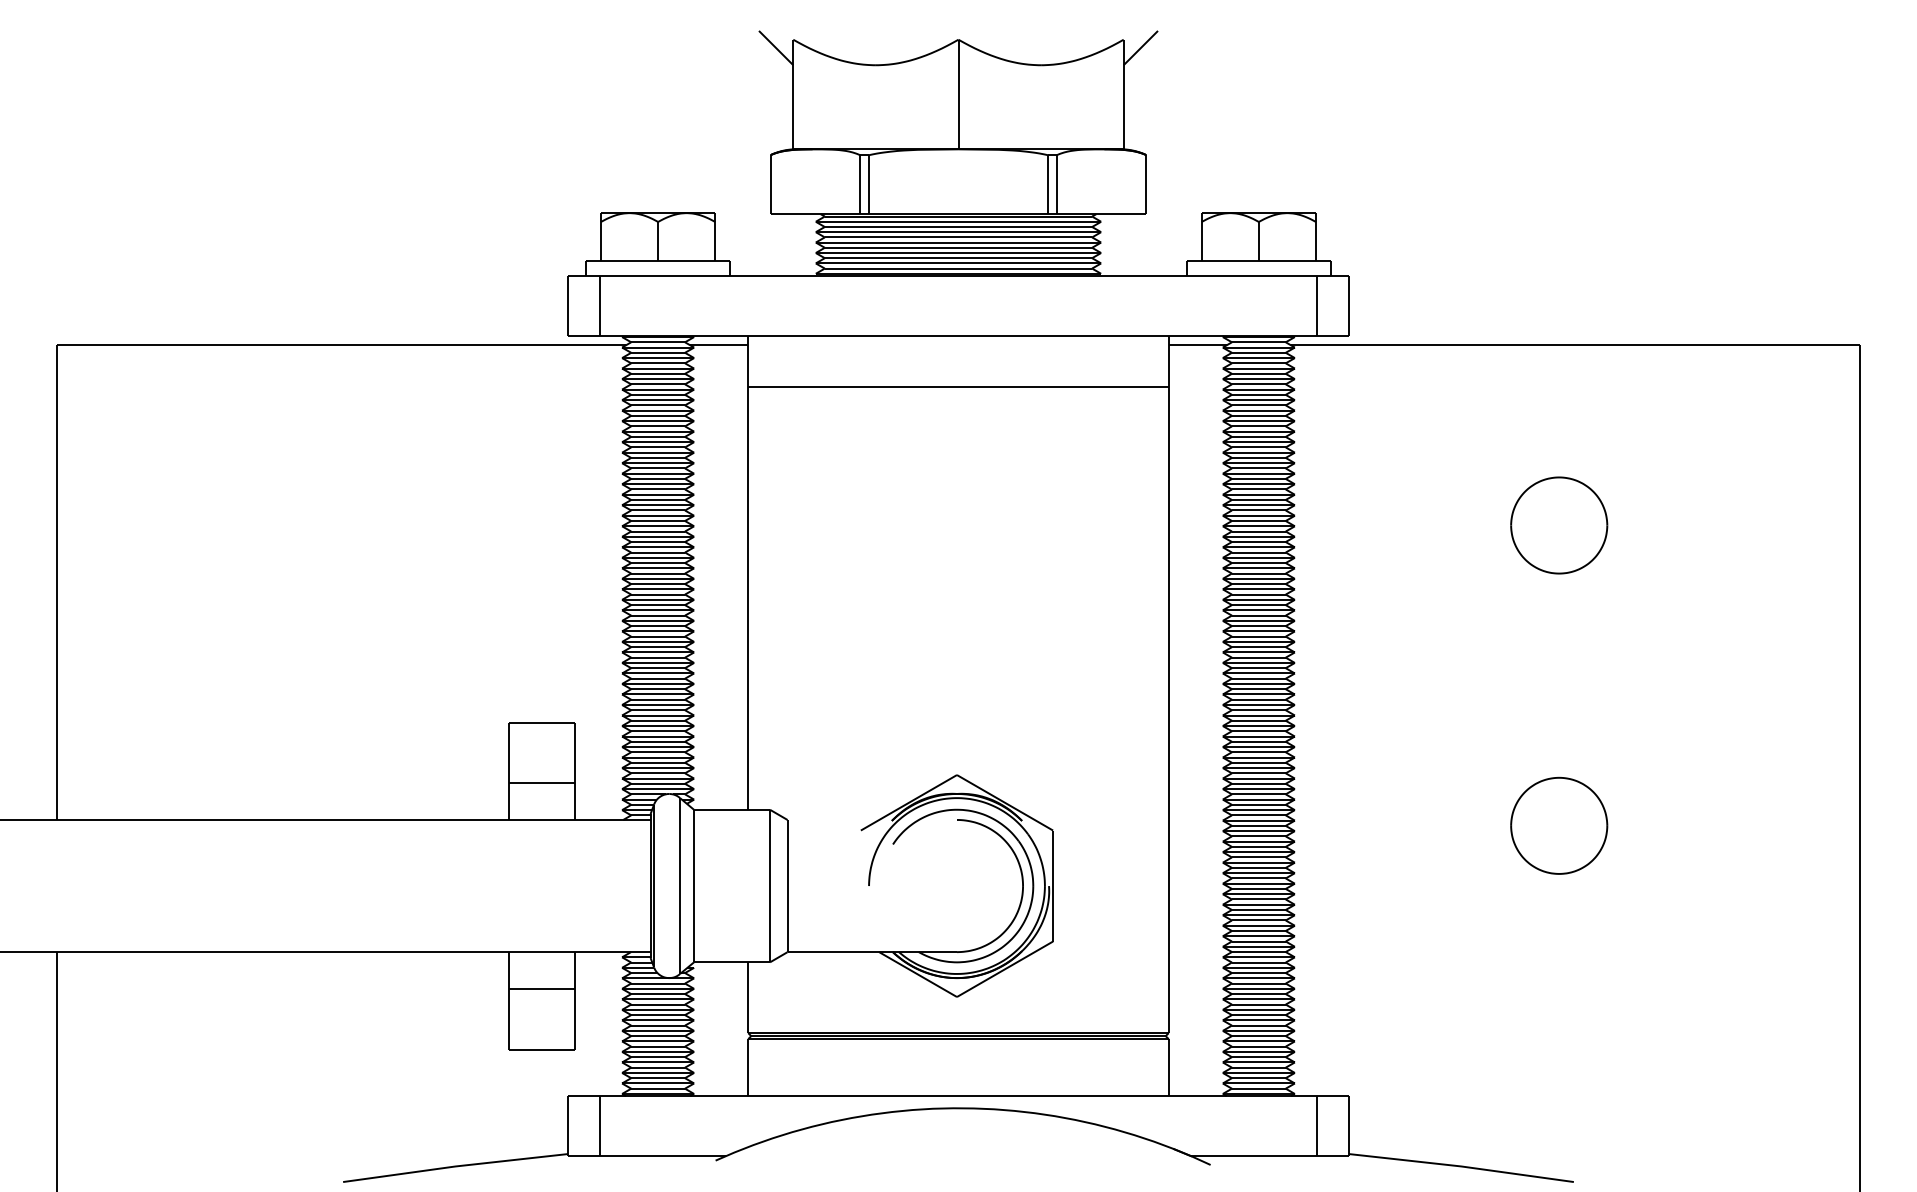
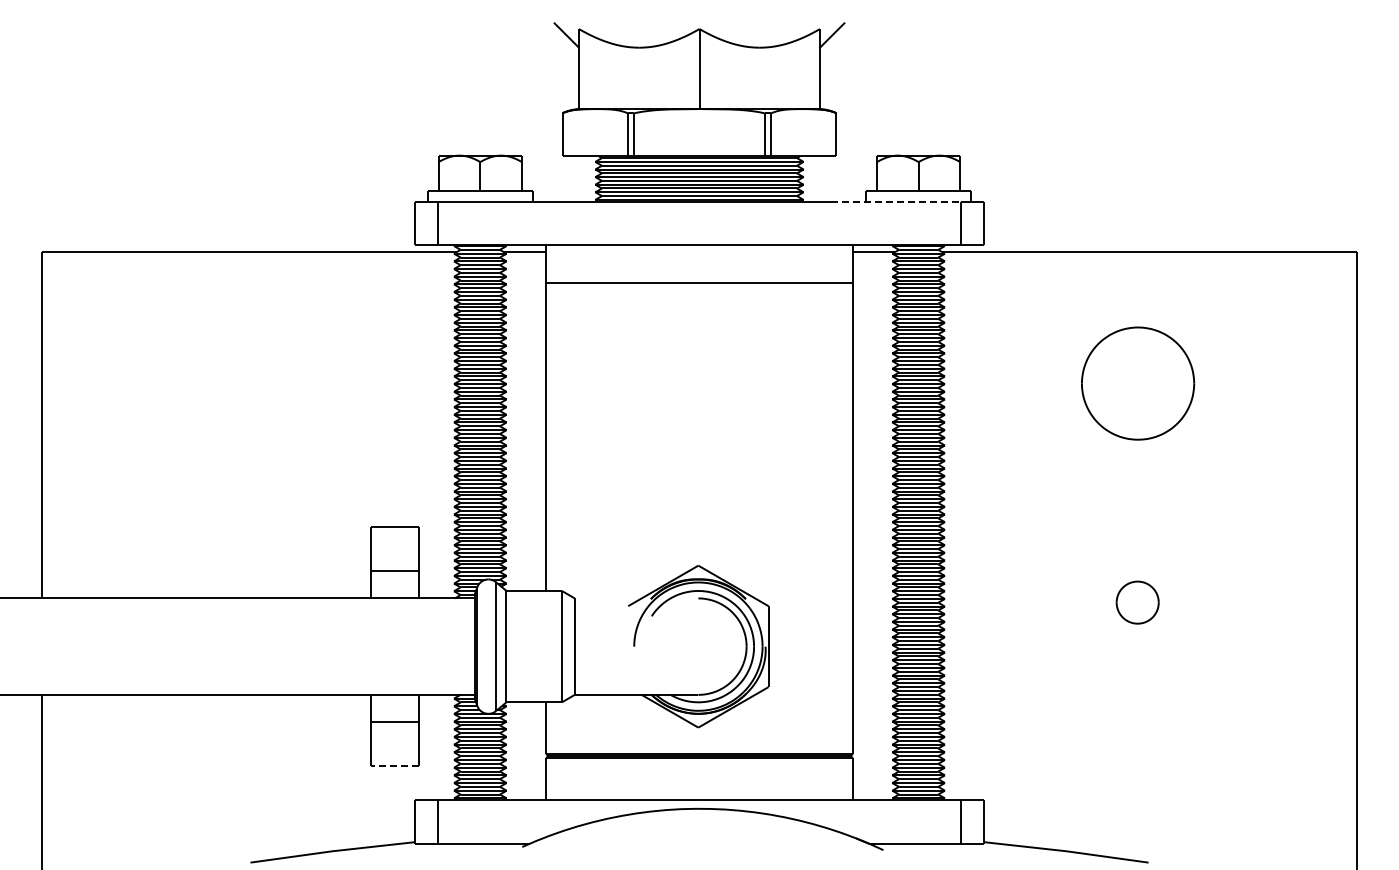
line: (1228, 276) -> (896, 201), solid -> dashed
part: (1558, 525) -> (1137, 383), size x1.6
part: (1558, 825) -> (1137, 602), size x0.6
line: (540, 1048) -> (394, 765), solid -> dashed

